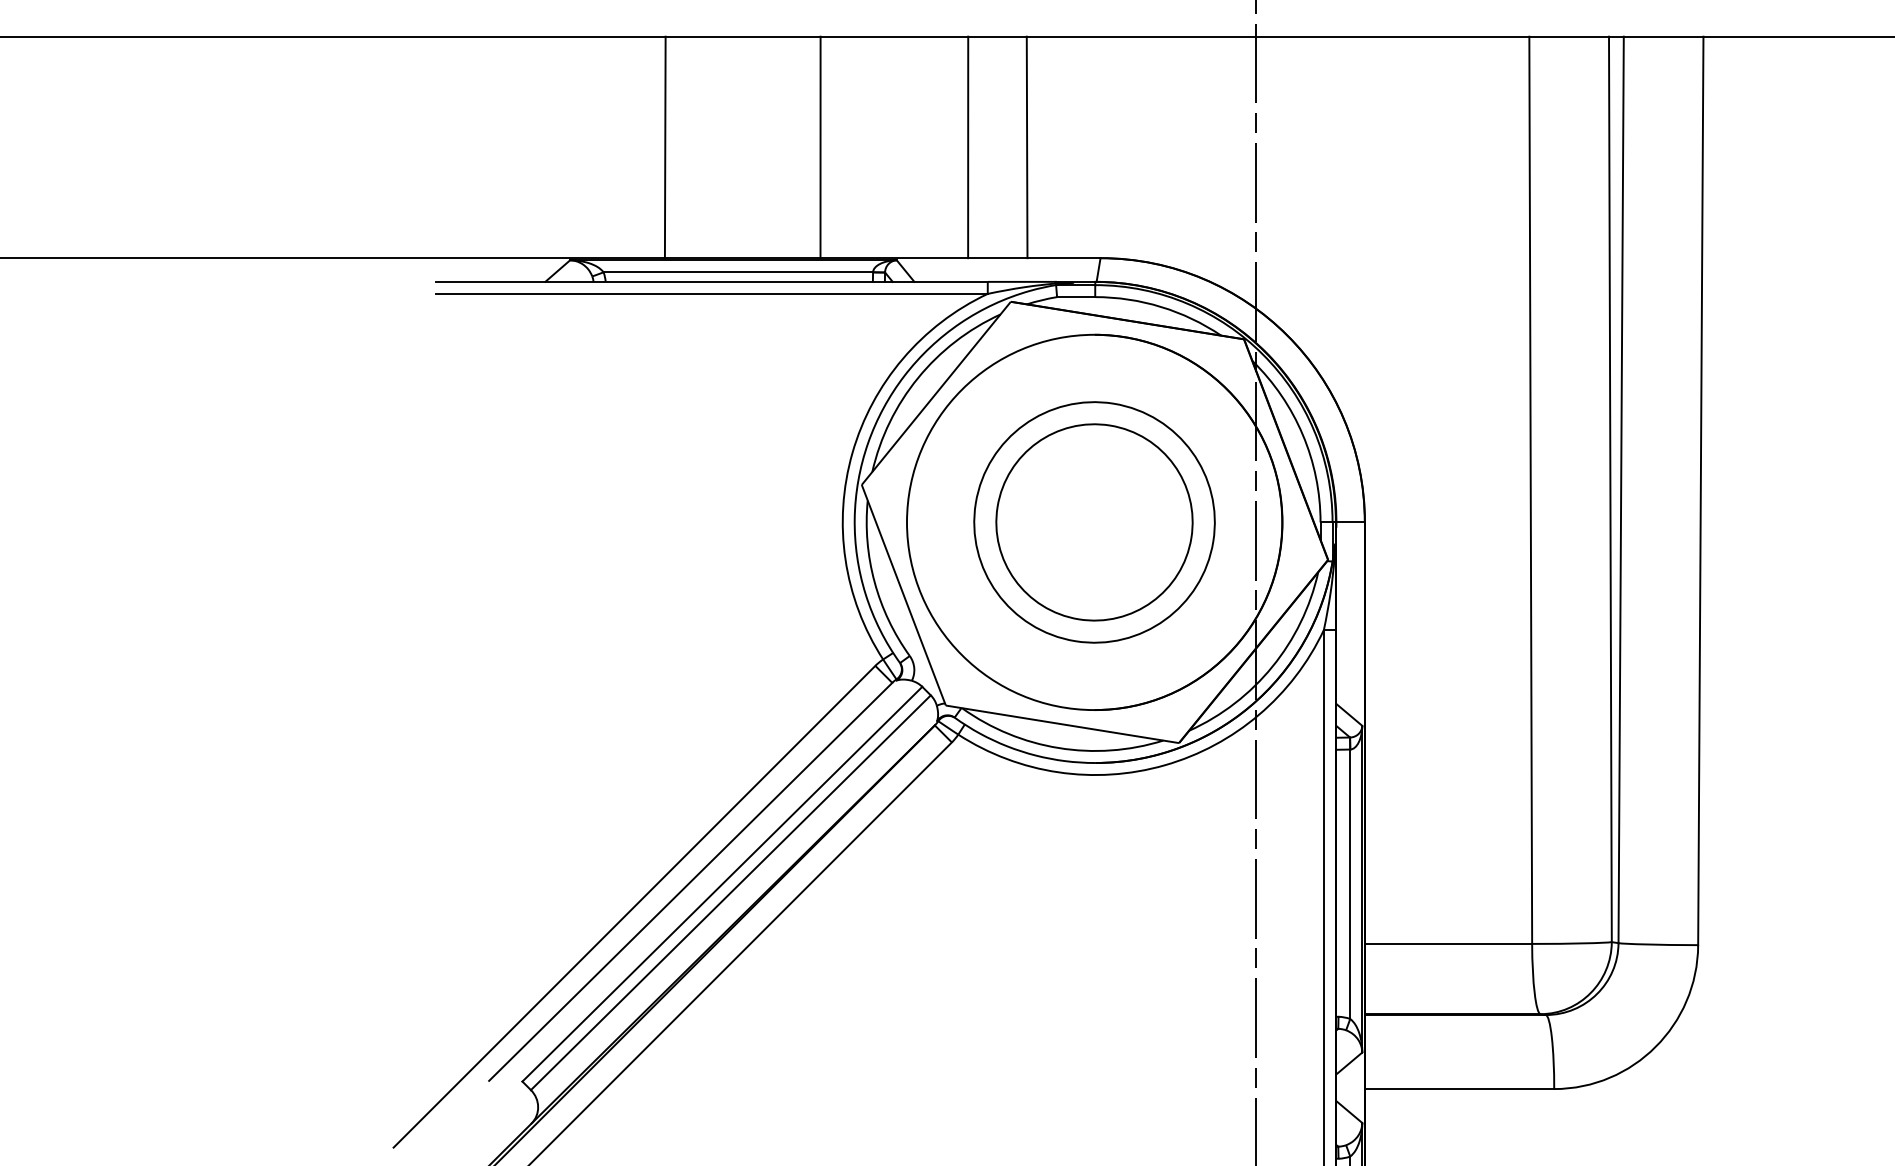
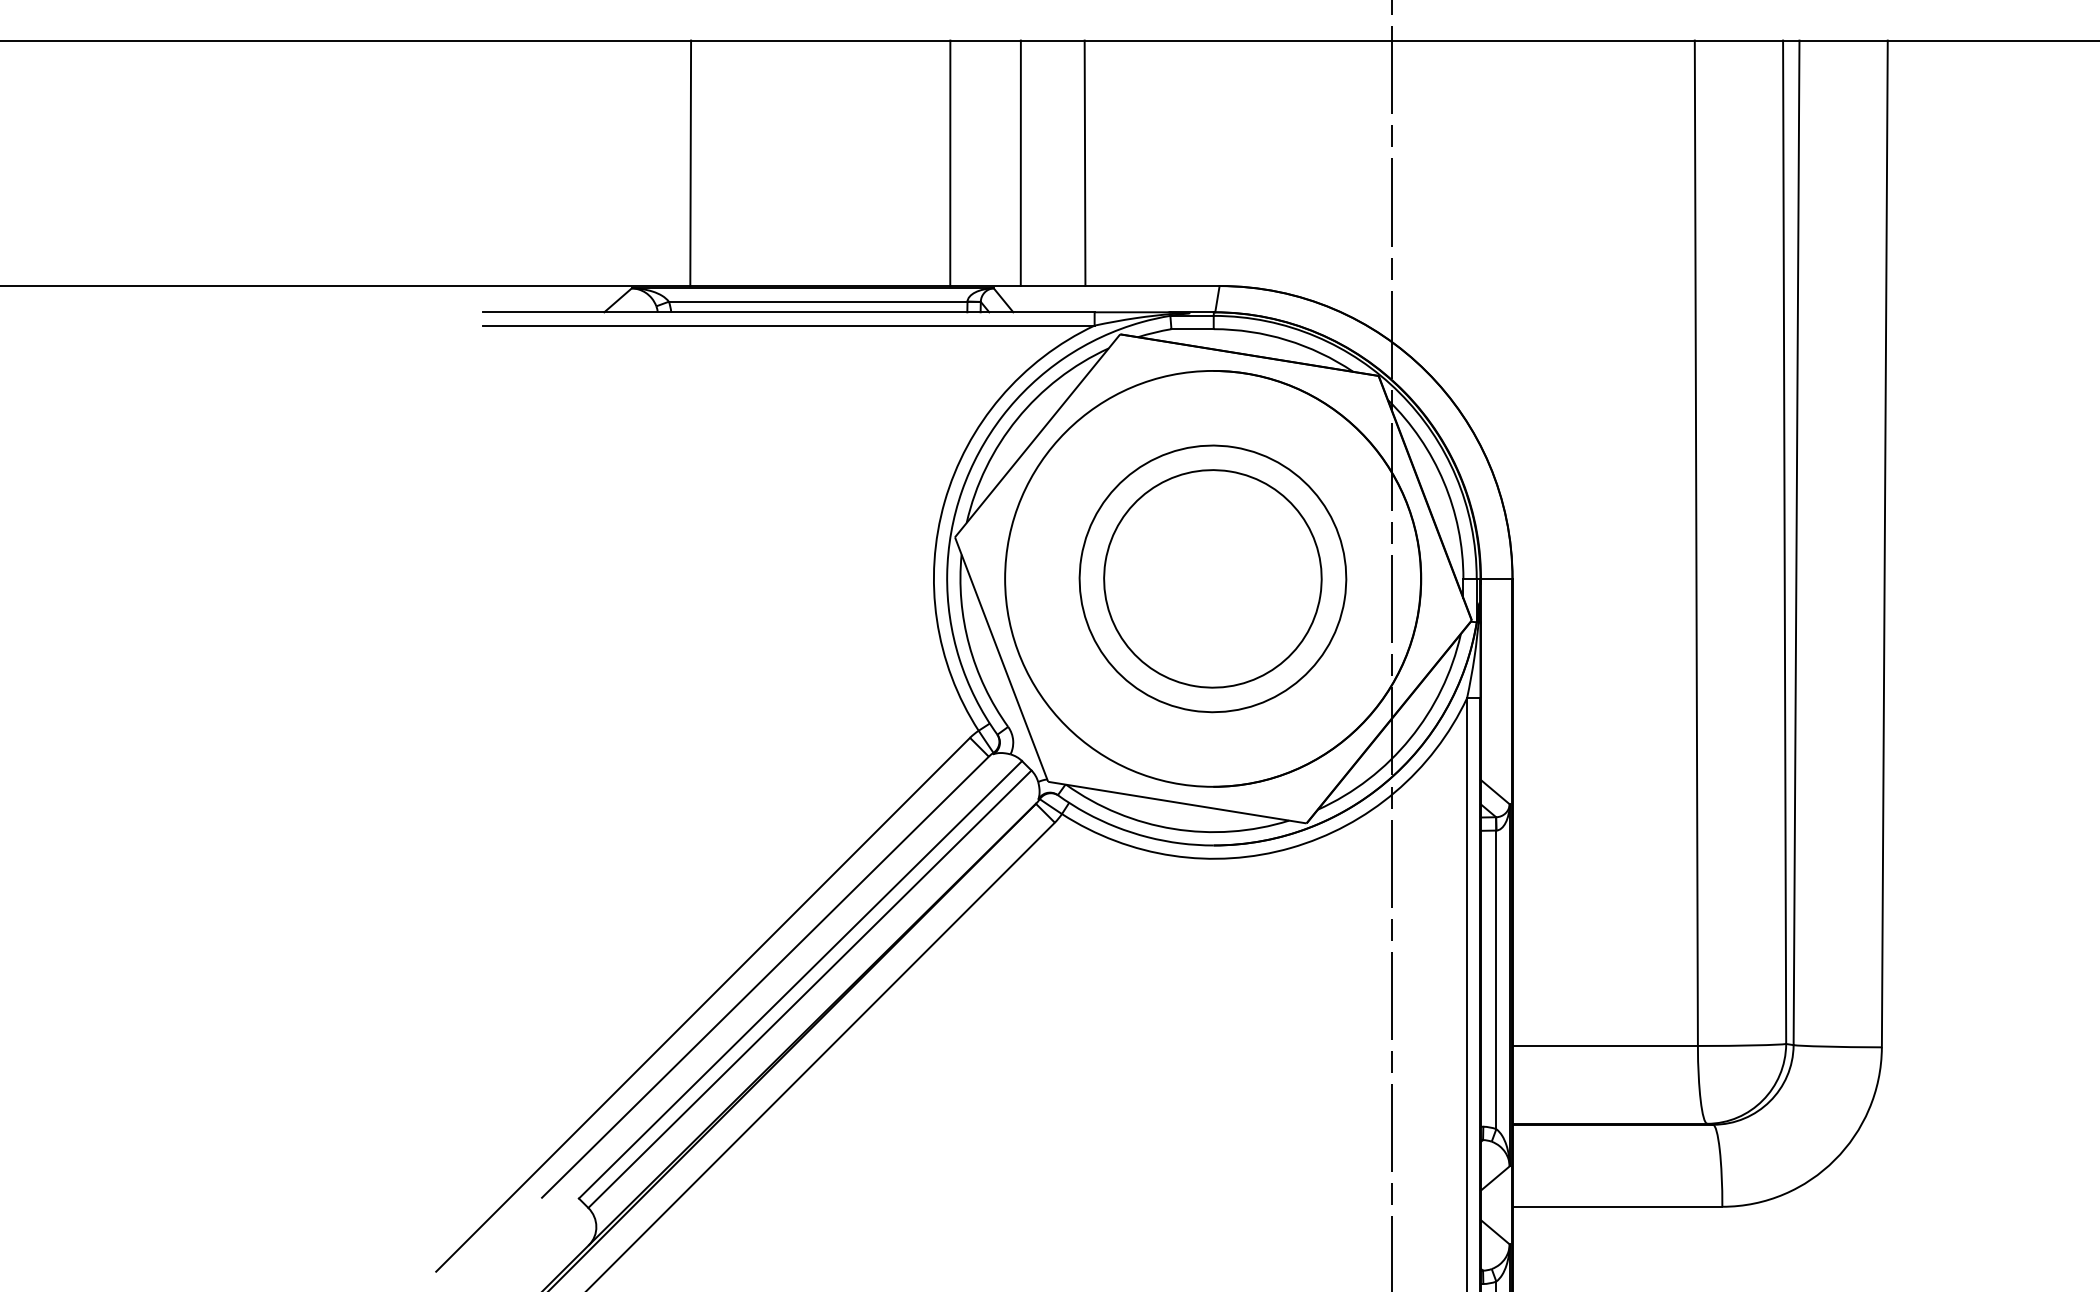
line: (664, 147) -> (689, 163), moved
line: (820, 147) -> (950, 163), moved
line: (968, 147) -> (1021, 163), moved
line: (1026, 147) -> (1084, 163), moved

